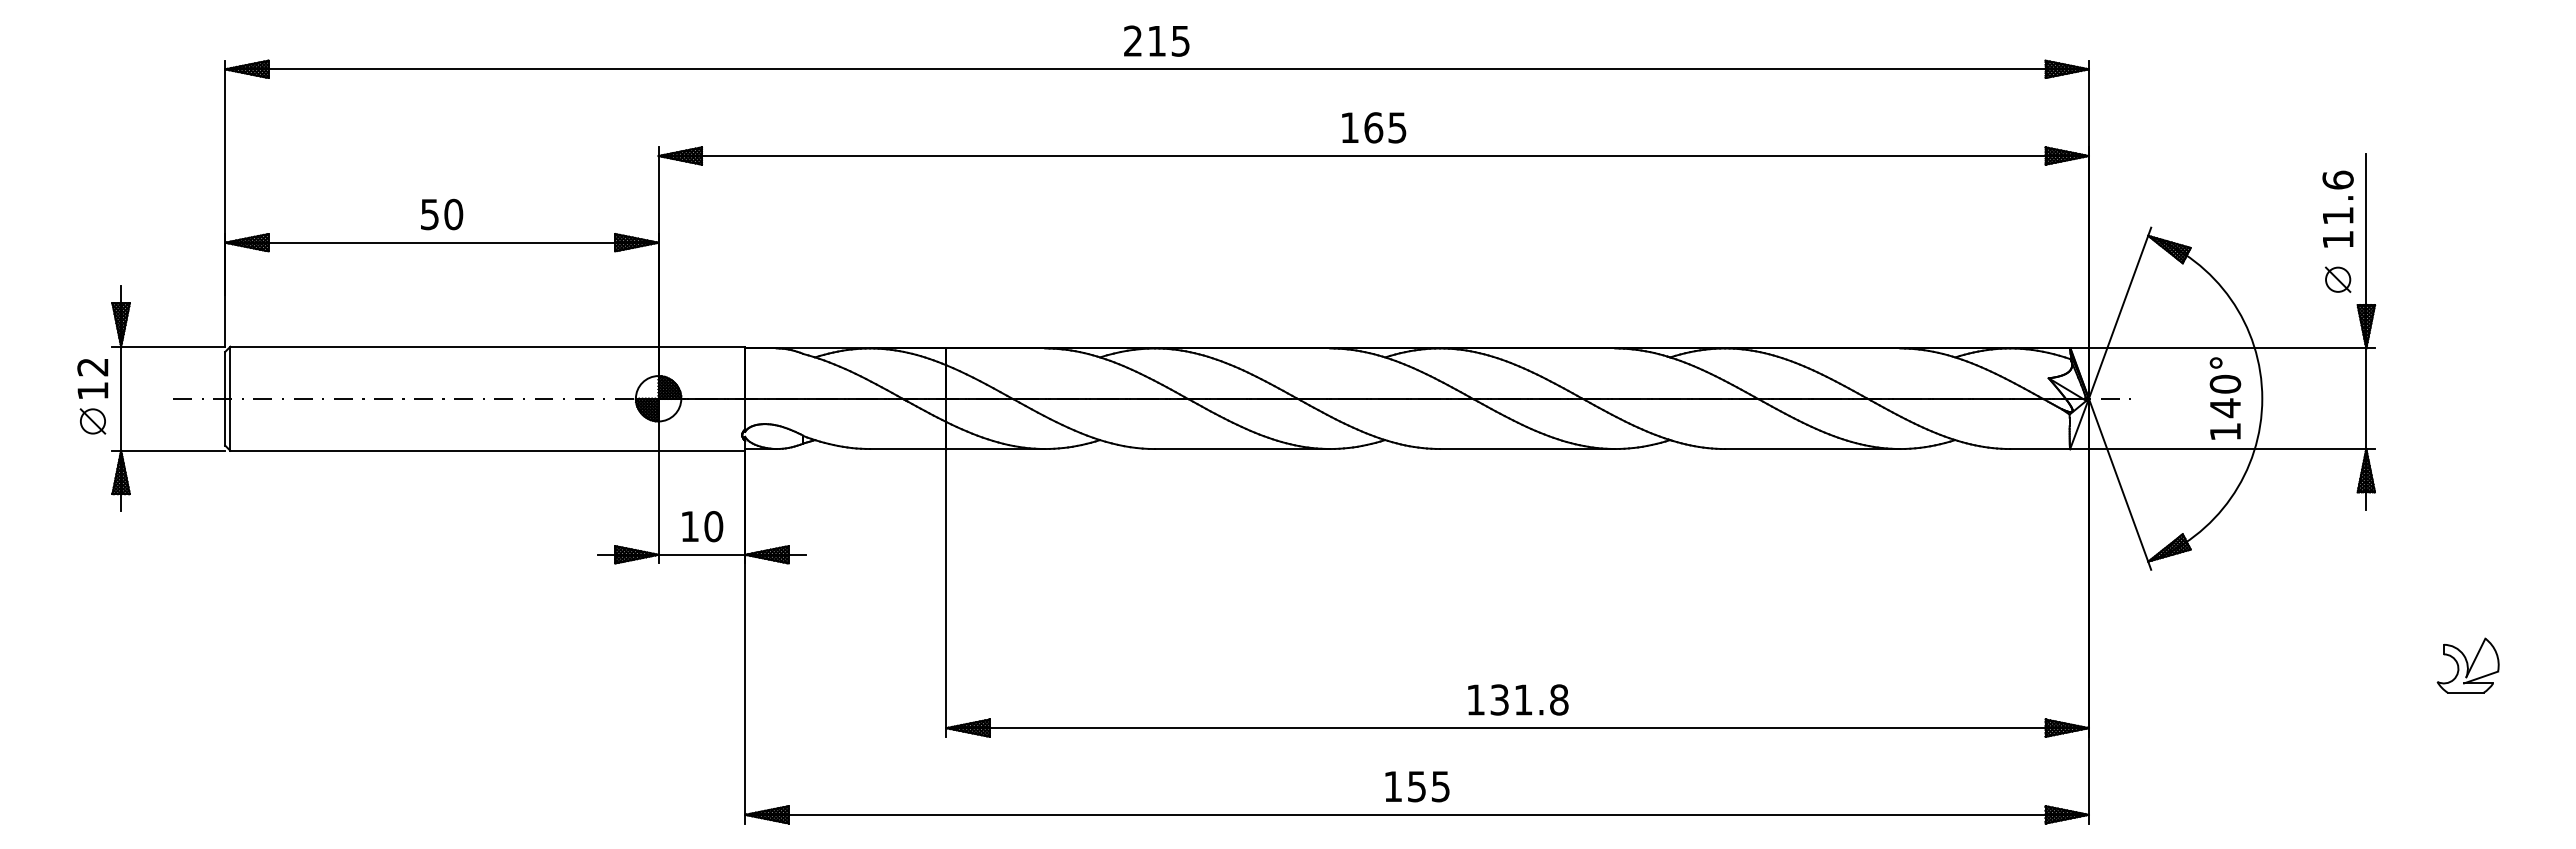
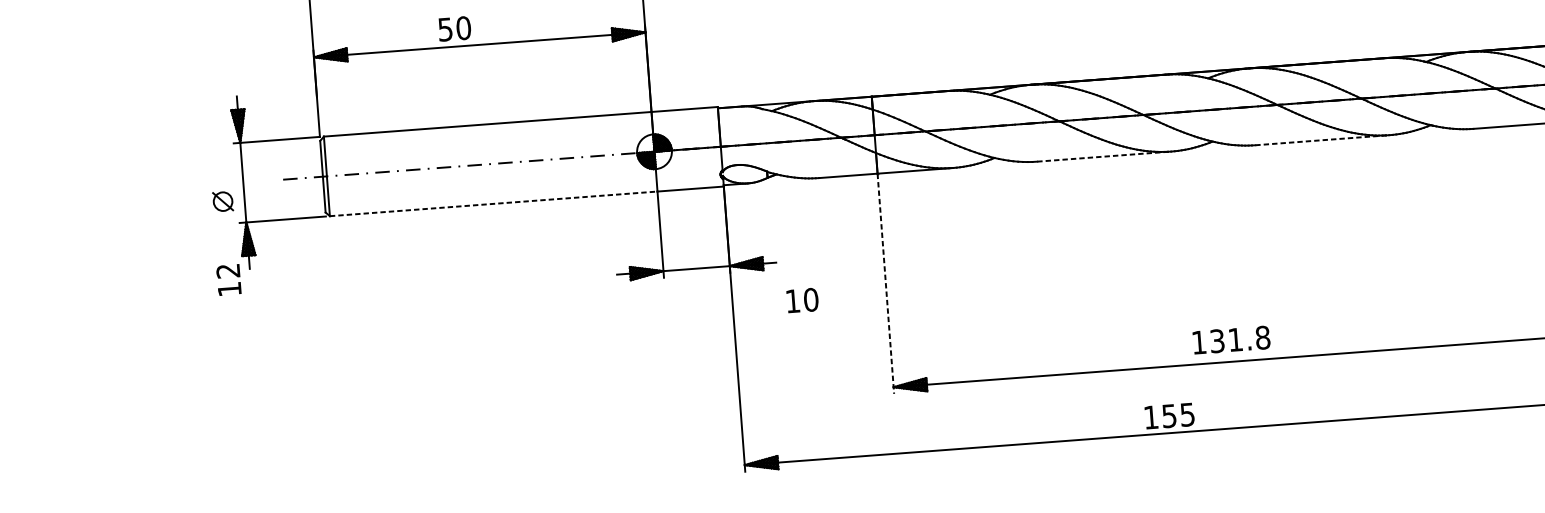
text: (442, 214) -> (455, 28), moved
text: (92, 378) -> (228, 279), moved
line: (1242, 449) -> (1104, 157), solid -> dashed
line: (1527, 449) -> (1322, 140), solid -> dashed
line: (444, 450) -> (493, 203), solid -> dashed
text: (702, 526) -> (802, 300), moved
line: (946, 592) -> (885, 283), solid -> dashed
text: (1518, 699) -> (1231, 339), moved
text: (1417, 786) -> (1169, 415), moved

